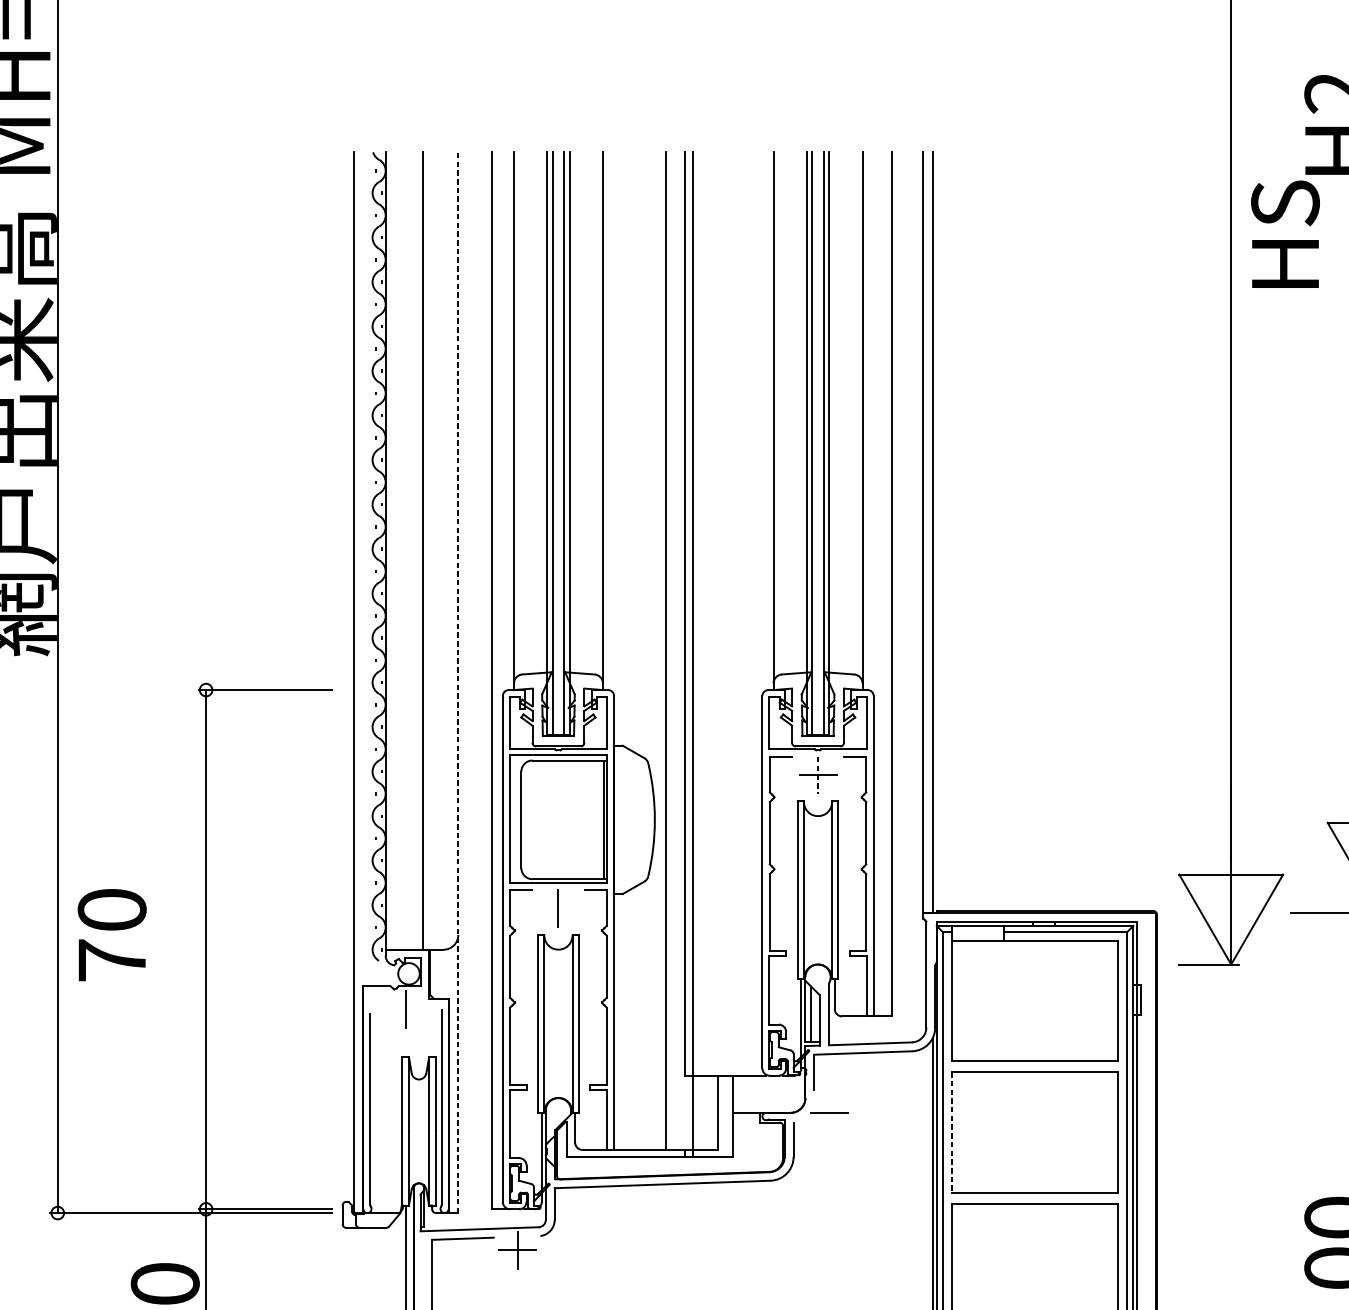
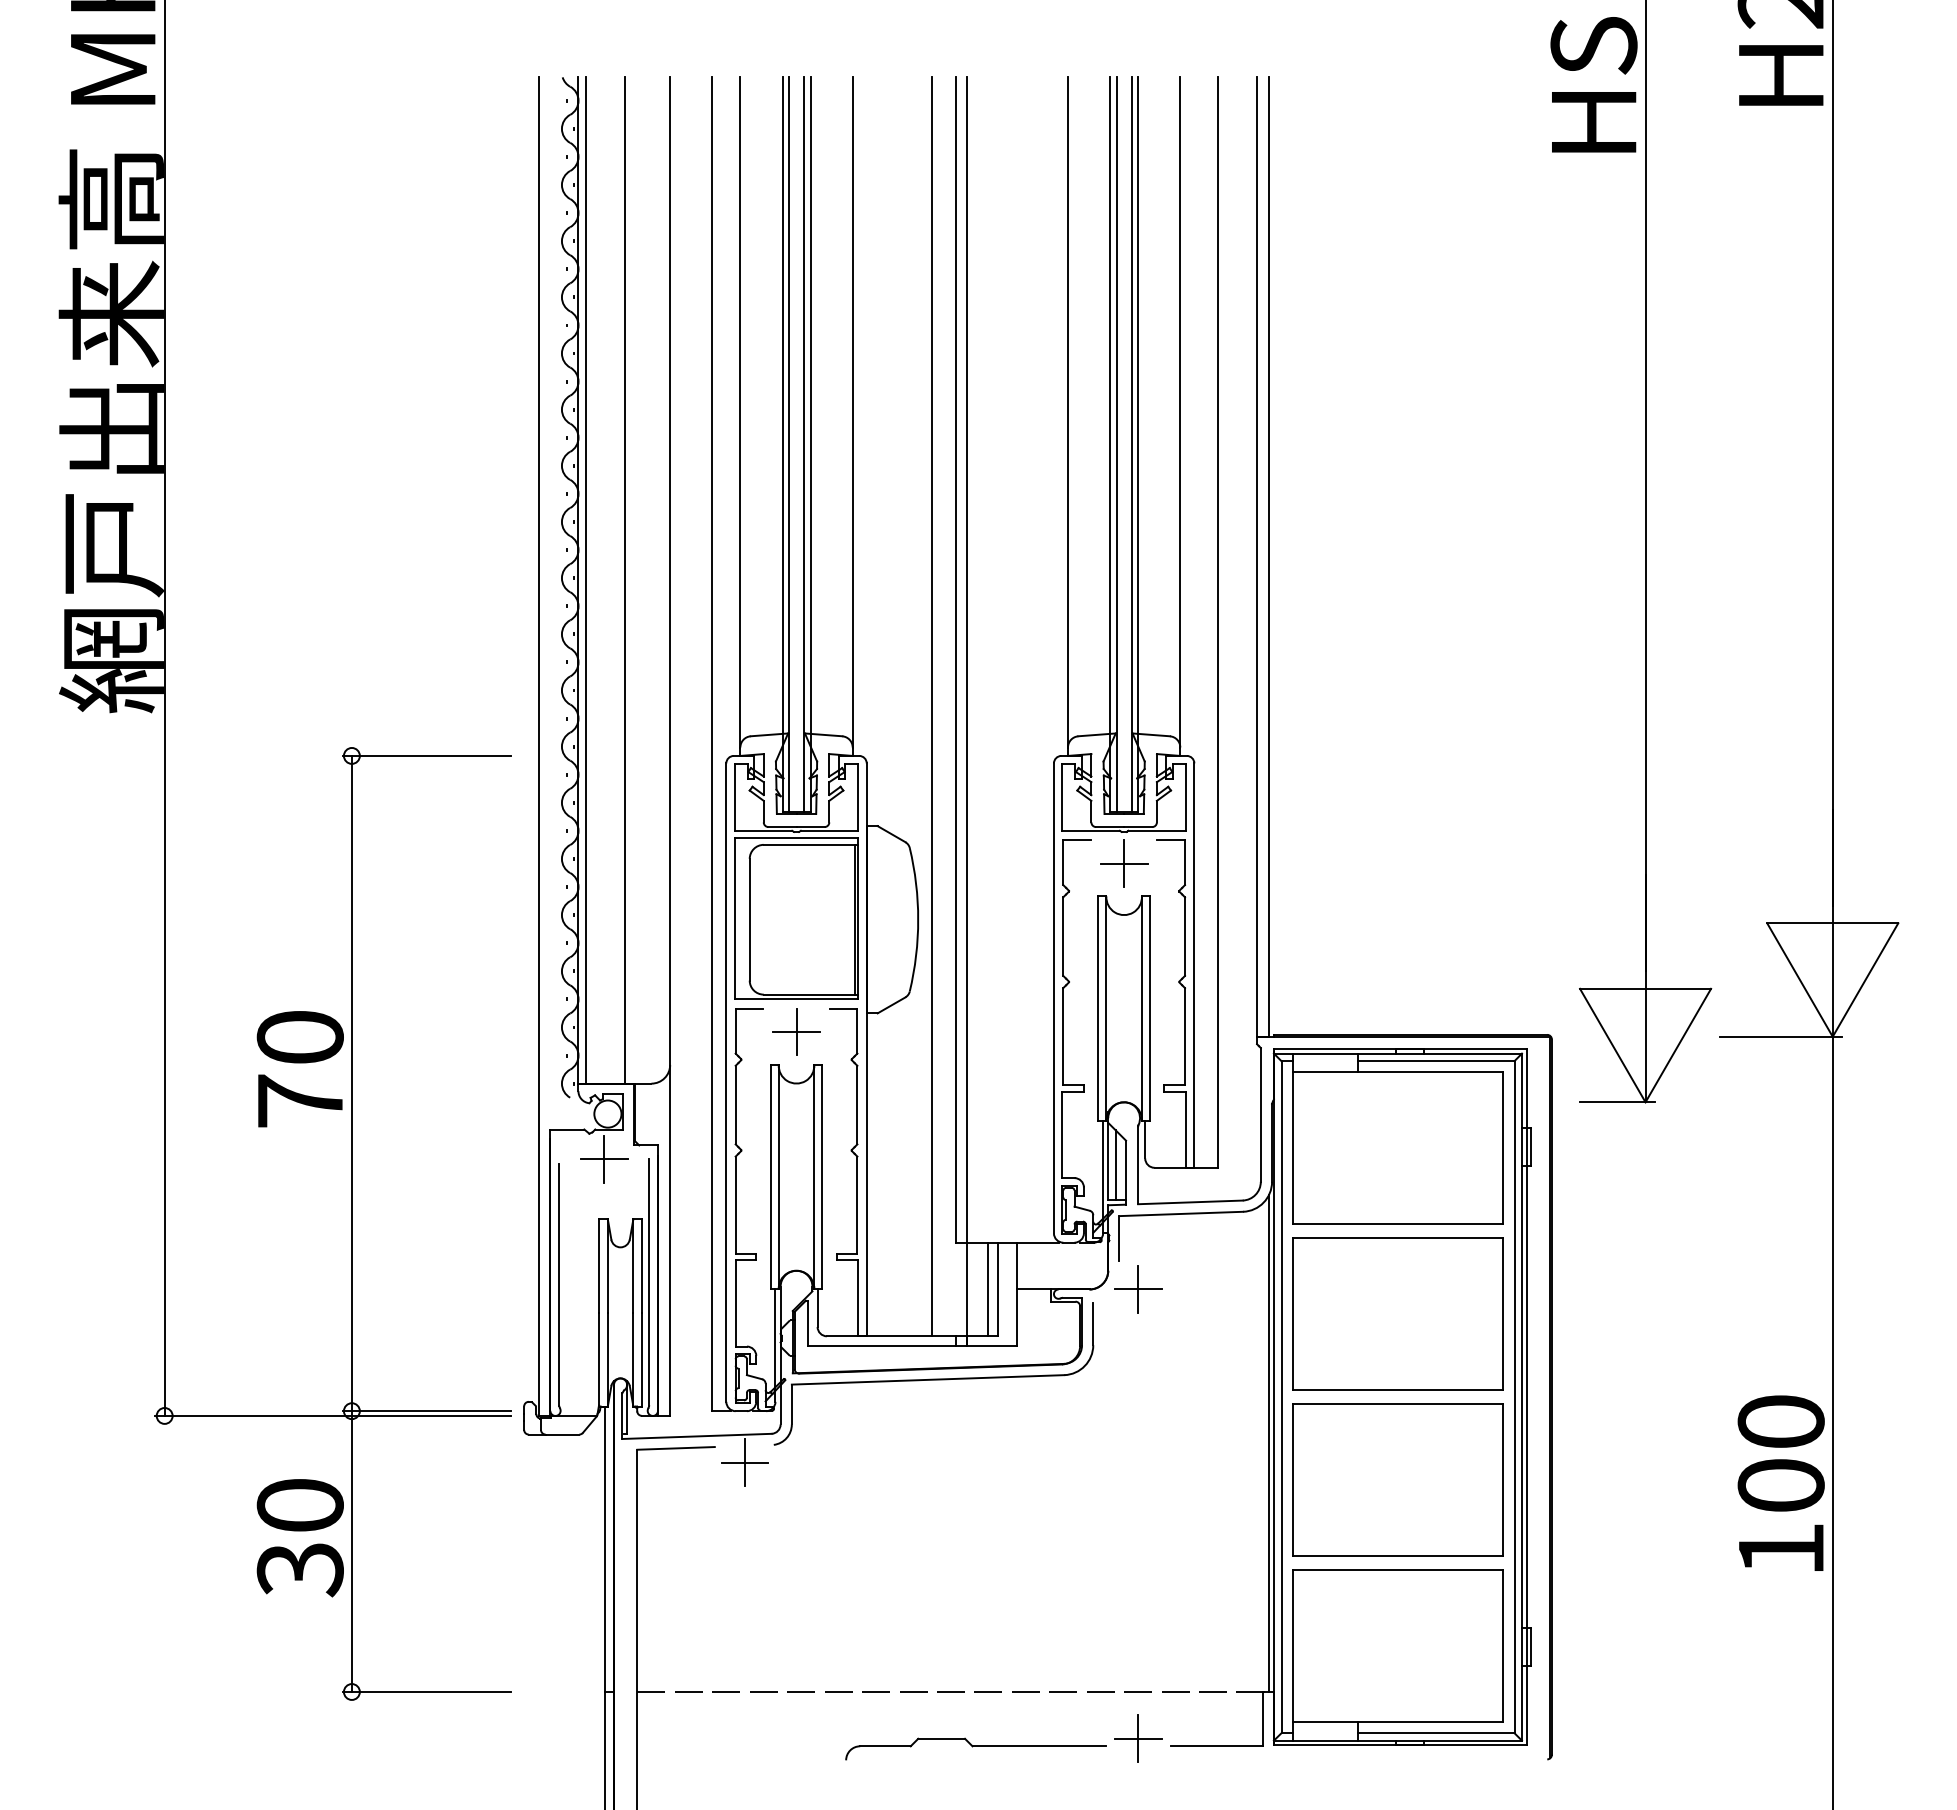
text: (1285, 234) -> (1593, 84), moved
line: (391, 551) -> (585, 580), added
line: (458, 682) -> (670, 746), dashed -> solid
line: (818, 776) -> (1124, 864), dashed -> solid
line: (558, 909) -> (796, 1032), added
text: (111, 935) -> (299, 1069), moved
line: (405, 1009) -> (603, 1159), added
line: (709, 1112) -> (987, 1289), added
line: (829, 1112) -> (1138, 1289), added
line: (951, 1132) -> (1292, 1314), dashed -> solid

